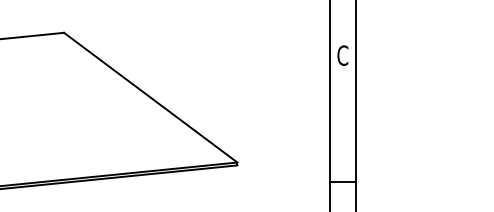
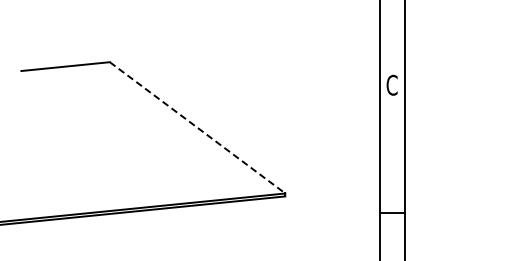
line: (150, 97) -> (197, 127), solid -> dashed

